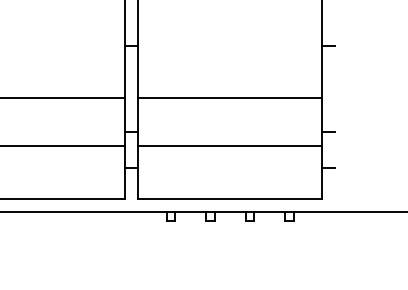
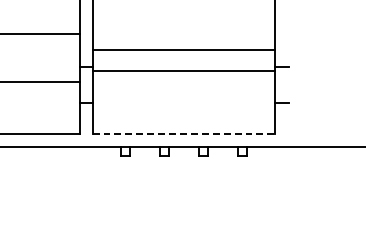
line: (230, 97) -> (184, 49), moved
line: (230, 146) -> (184, 71), moved
line: (230, 198) -> (184, 133), solid -> dashed

